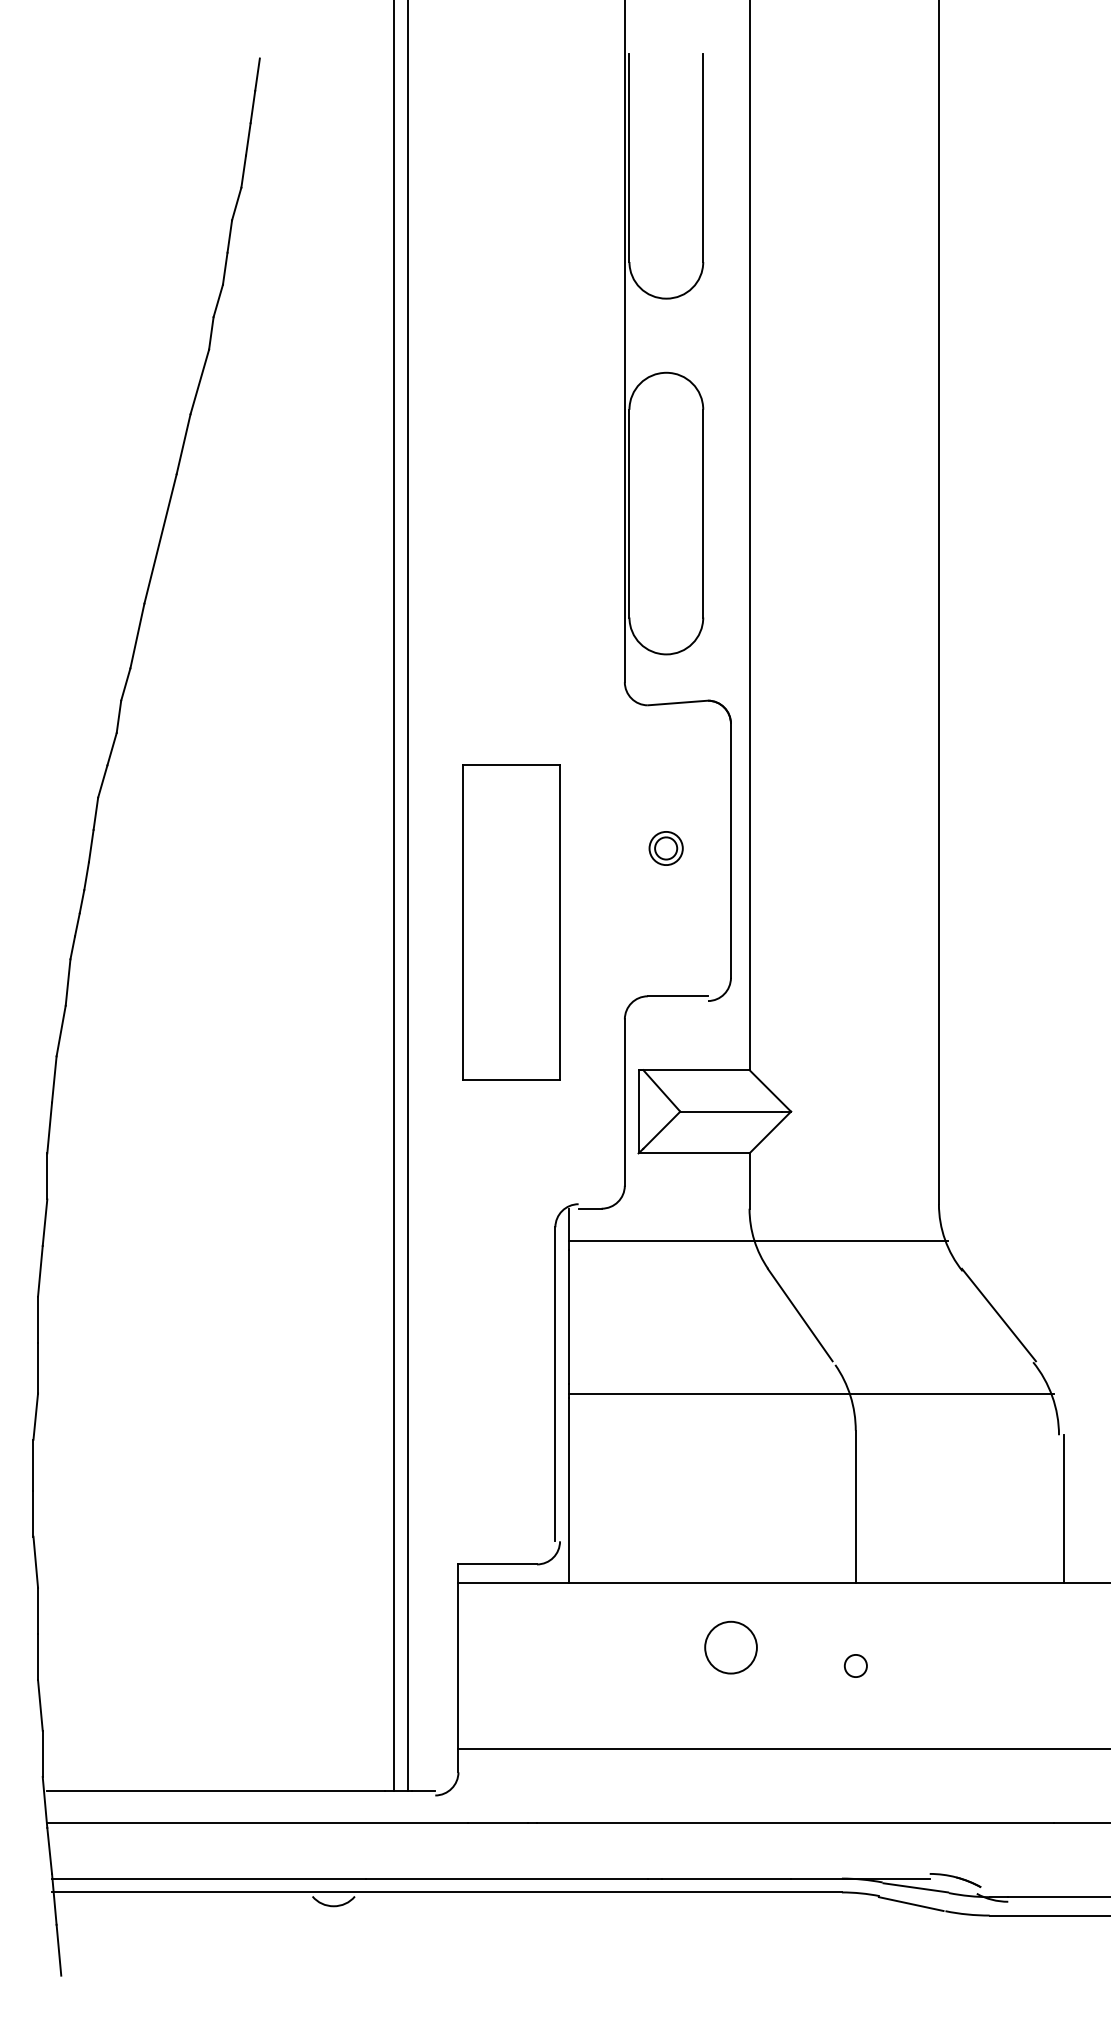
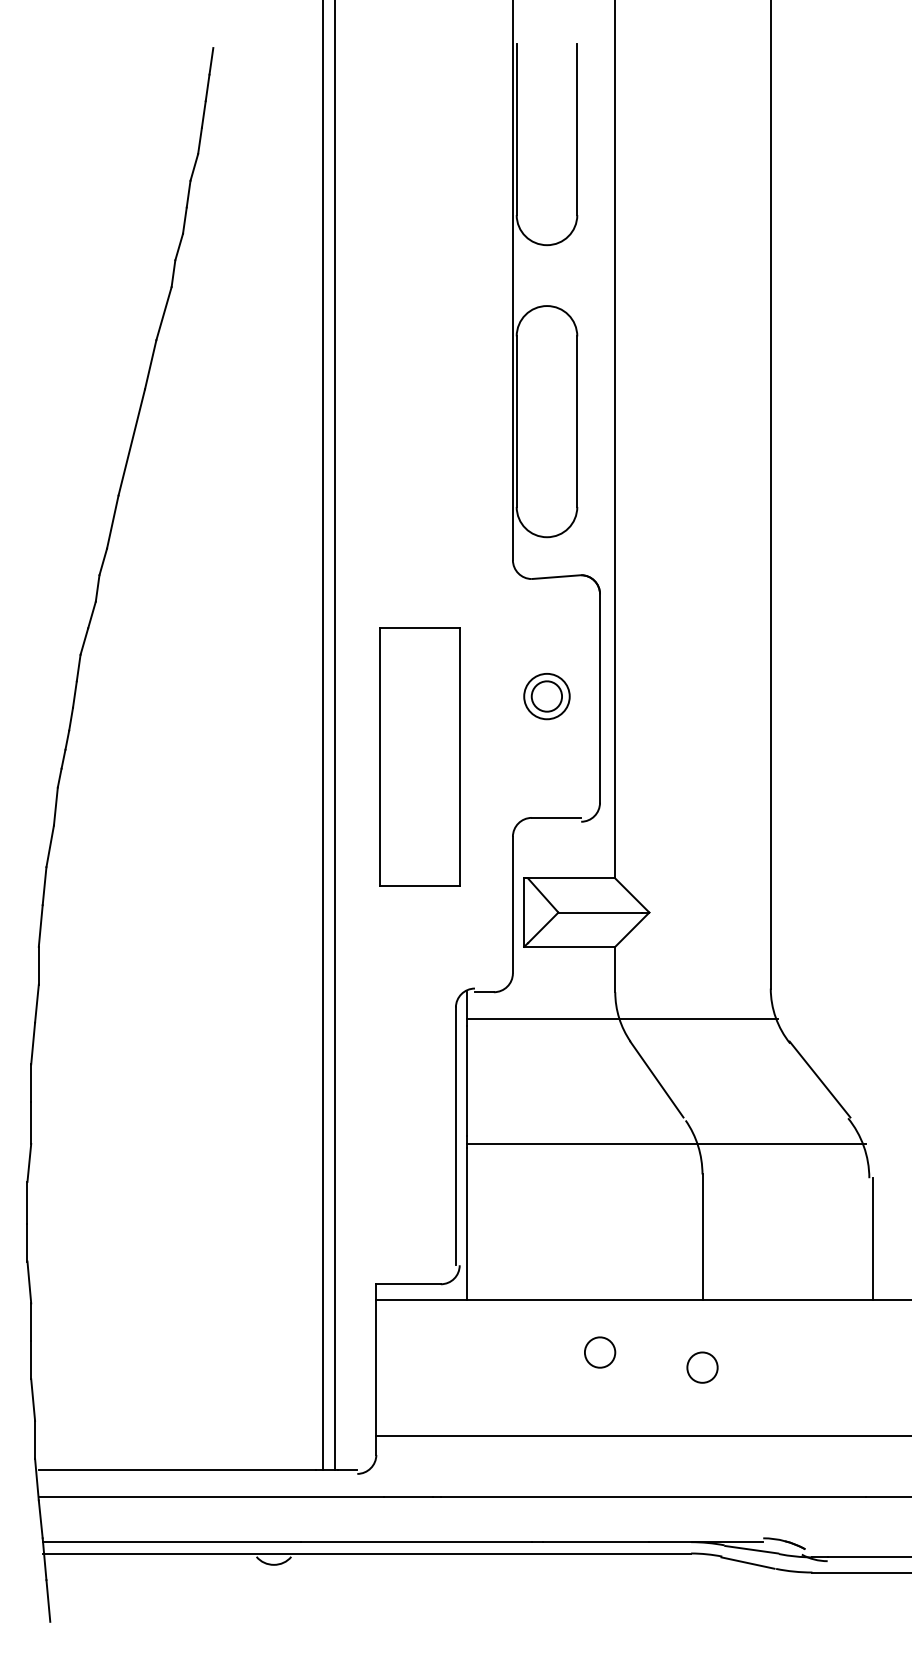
part: (665, 848) -> (546, 696), size x1.67
part: (730, 1647) -> (599, 1352), size x0.71
part: (855, 1665) -> (702, 1367), size x1.67

